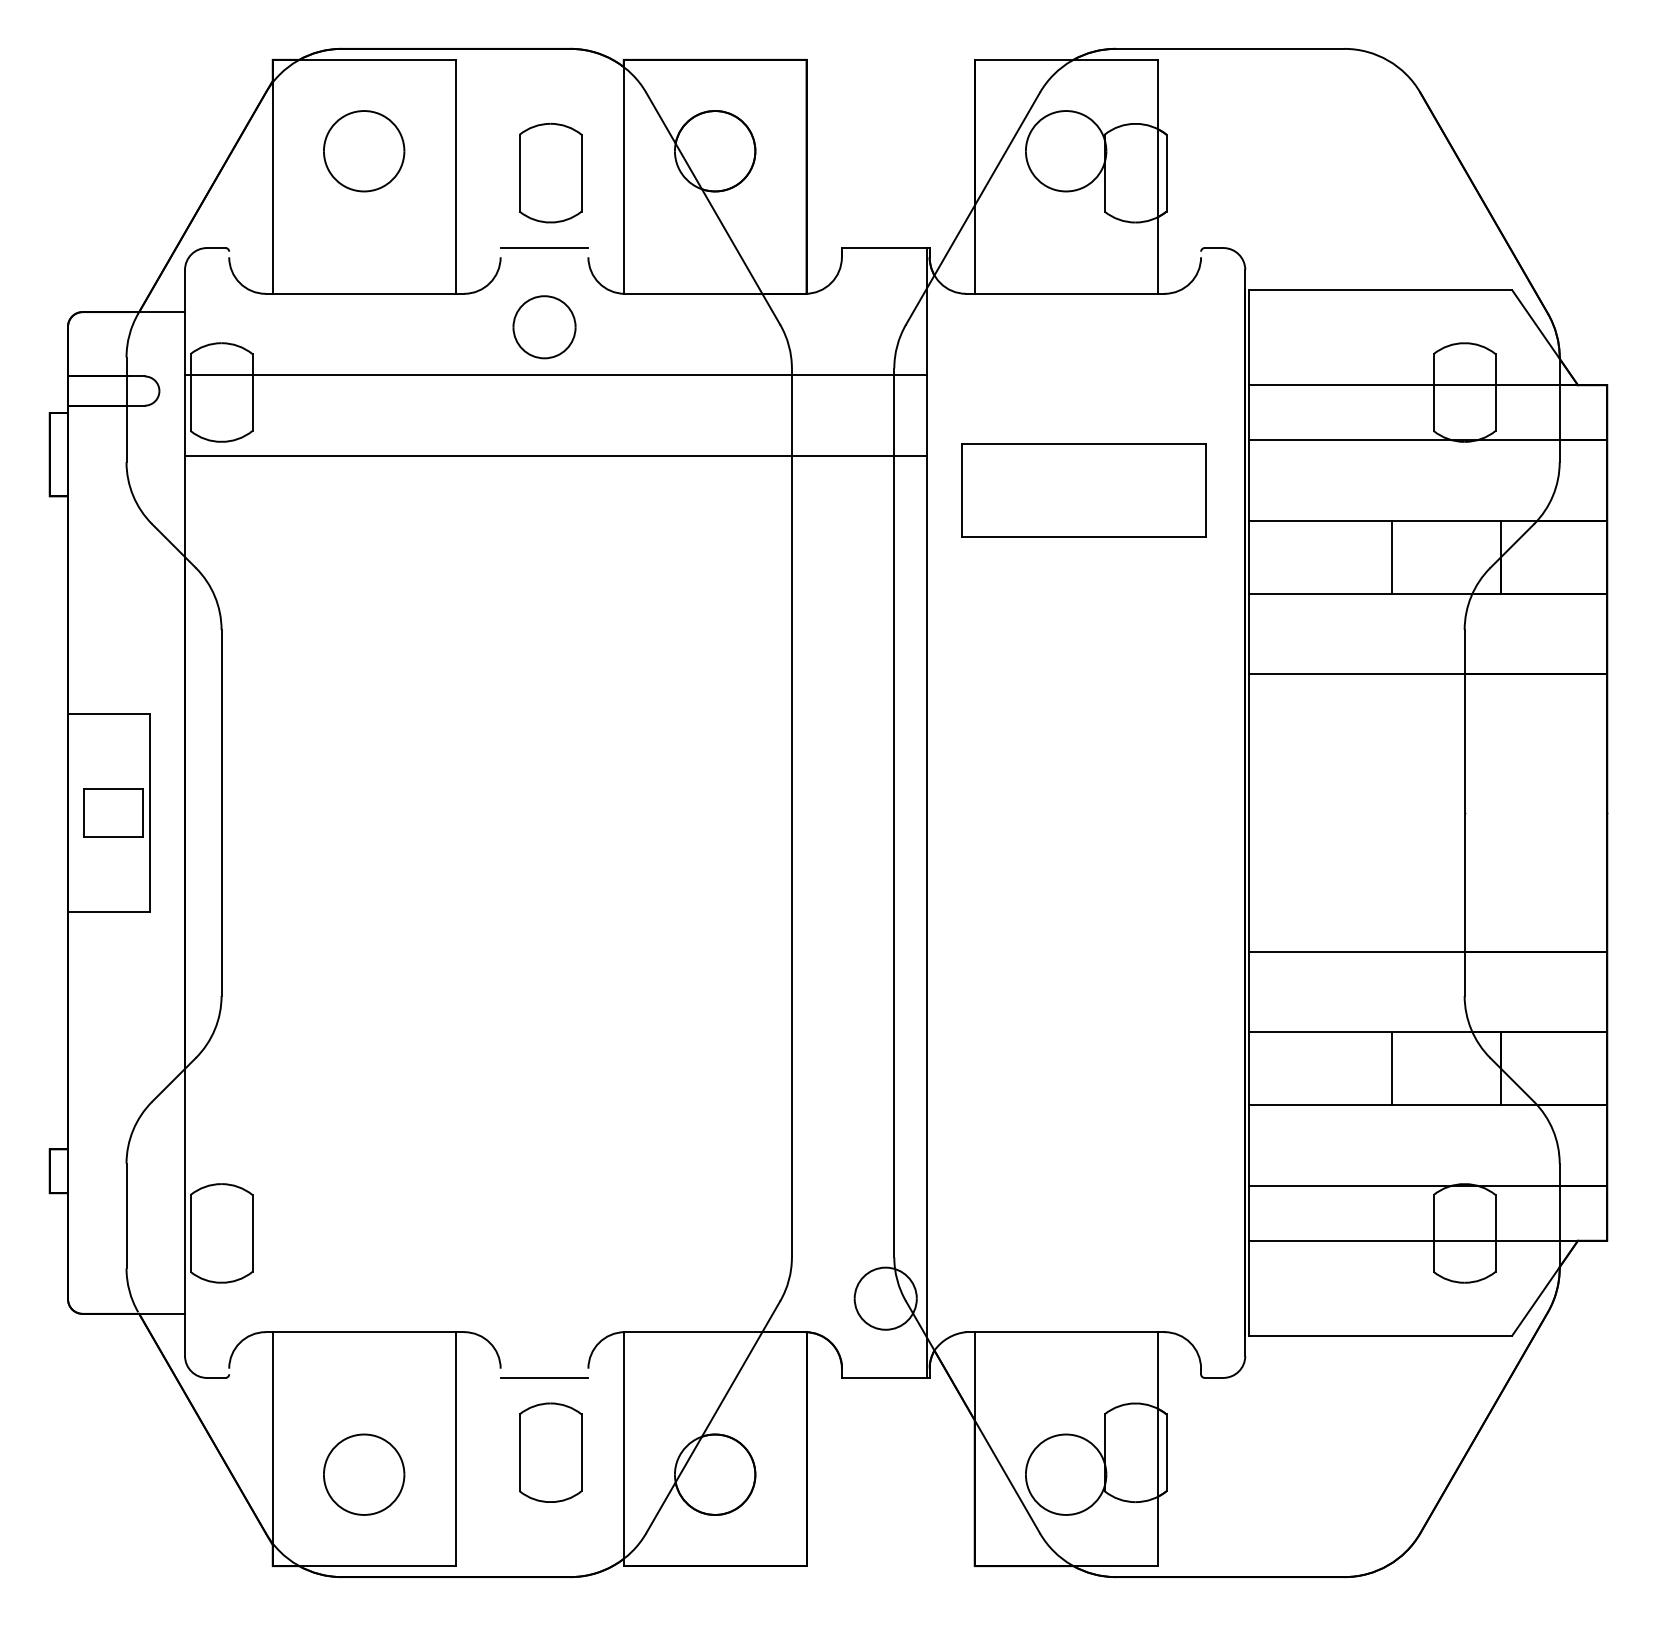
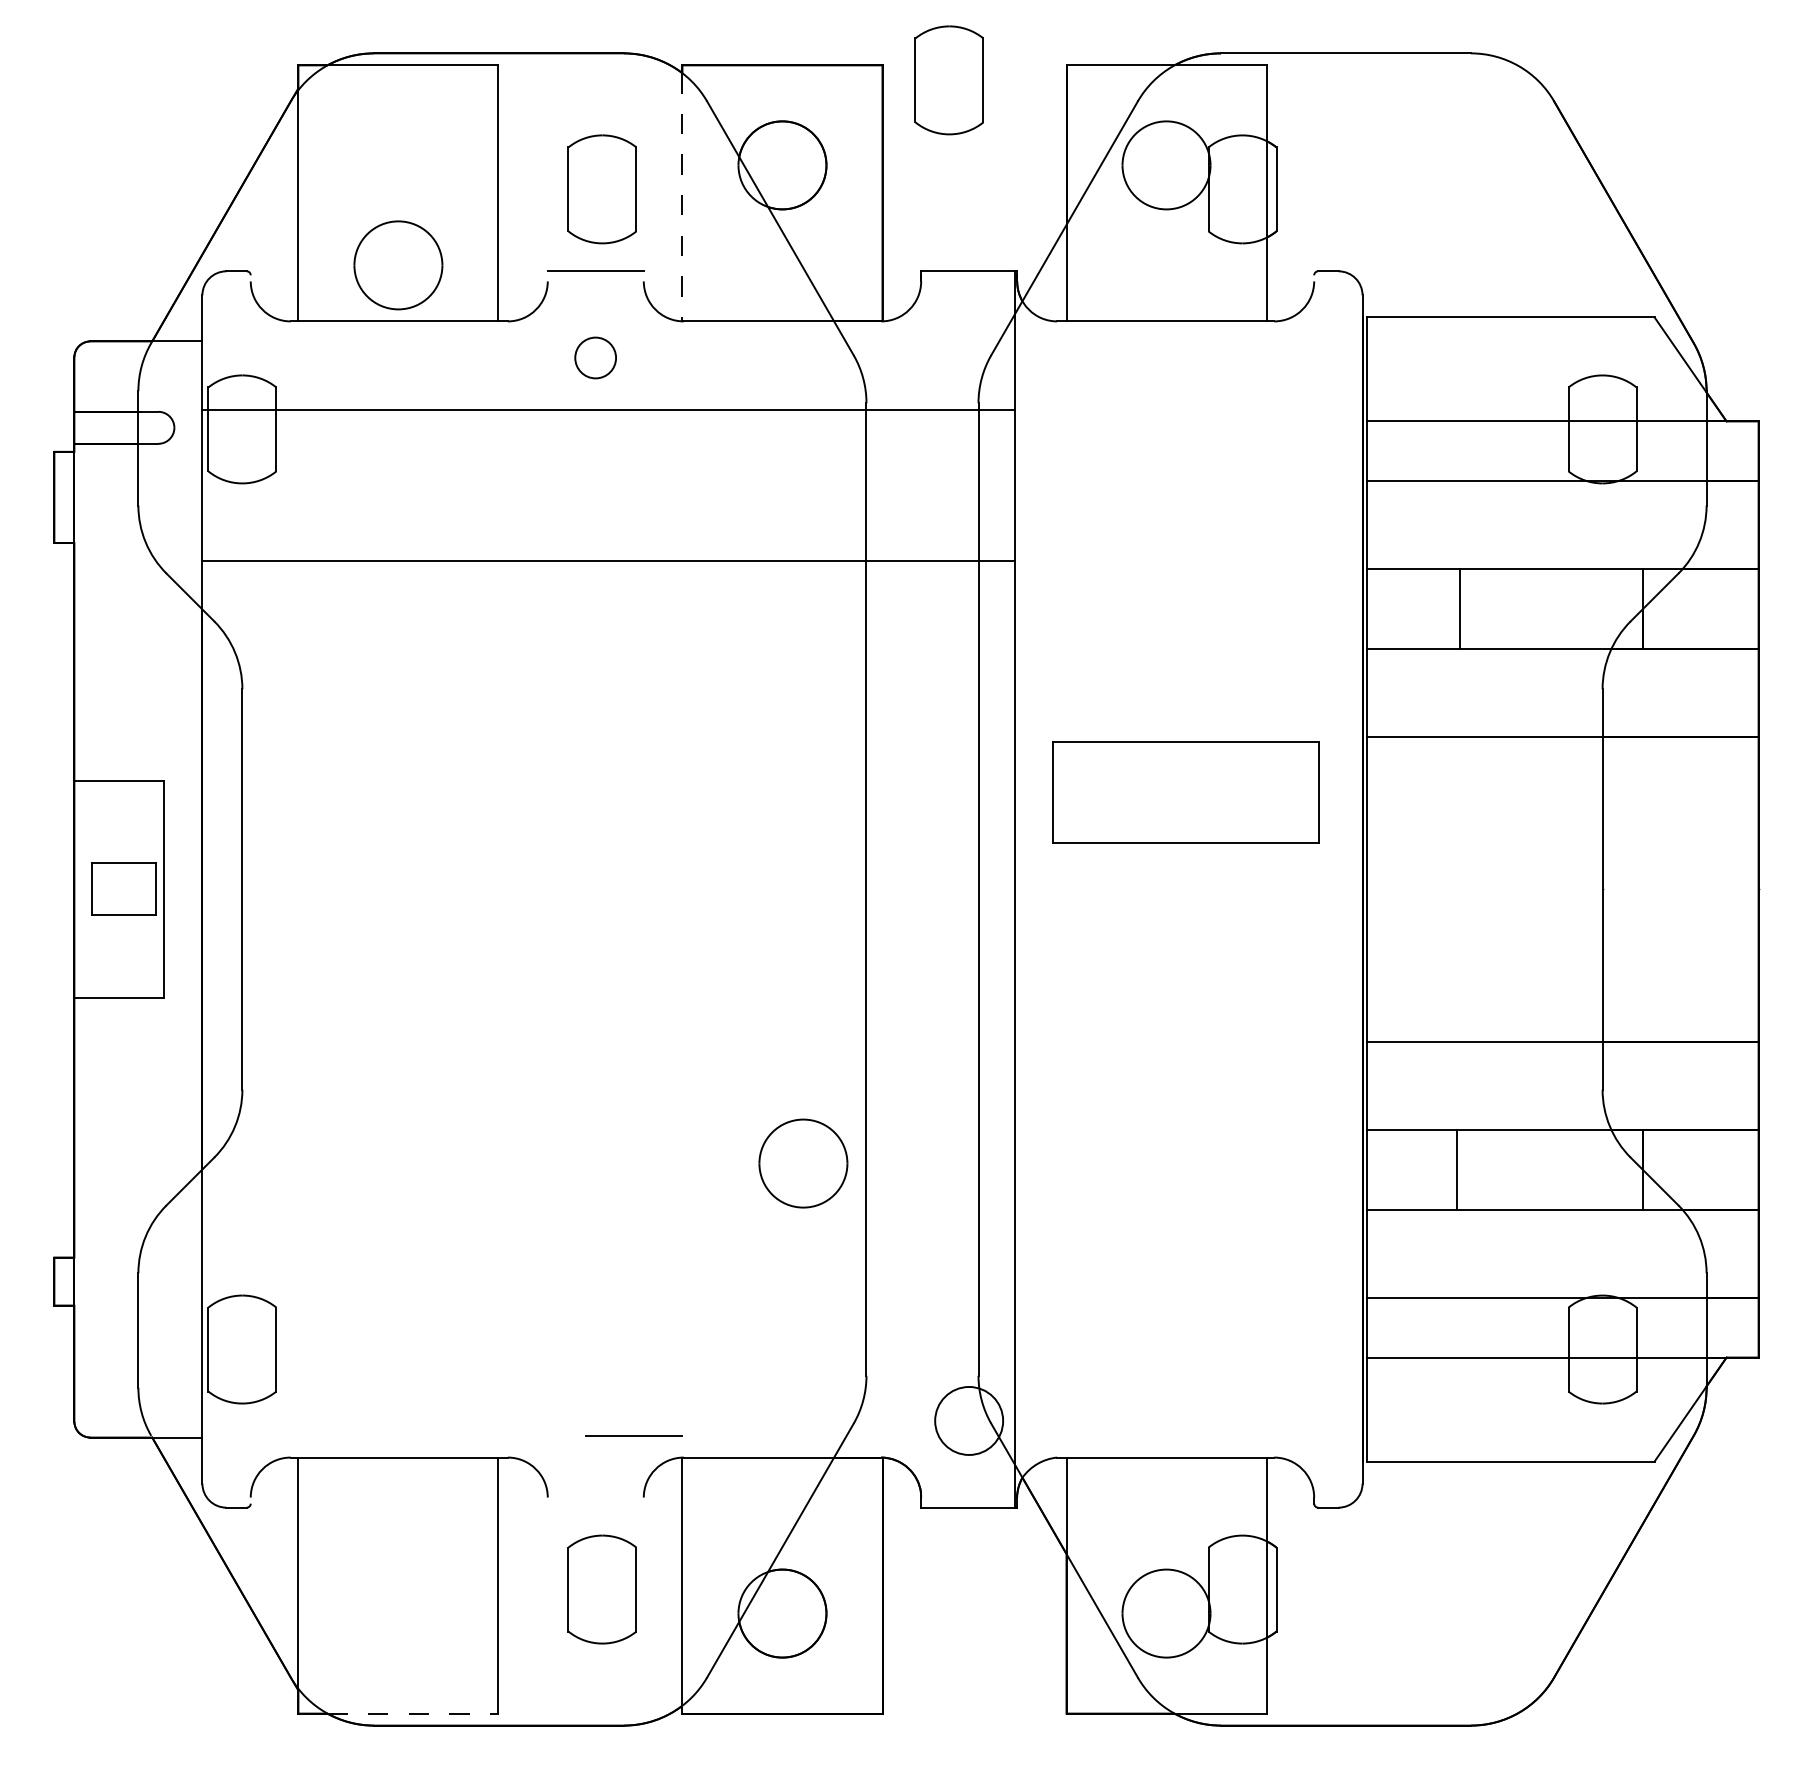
part: (866, 73) -> (948, 80), added
part: (364, 151) -> (398, 265), moved
line: (623, 180) -> (682, 197), solid -> dashed
part: (544, 326) -> (595, 357), size x0.6
line: (556, 455) -> (608, 560), moved
part: (1083, 490) -> (1185, 792), moved
line: (1391, 557) -> (1459, 609), moved
line: (1391, 1068) -> (1456, 1169), moved
line: (544, 1377) -> (633, 1435), moved
part: (364, 1474) -> (803, 1163), moved
line: (377, 1566) -> (413, 1713), solid -> dashed

